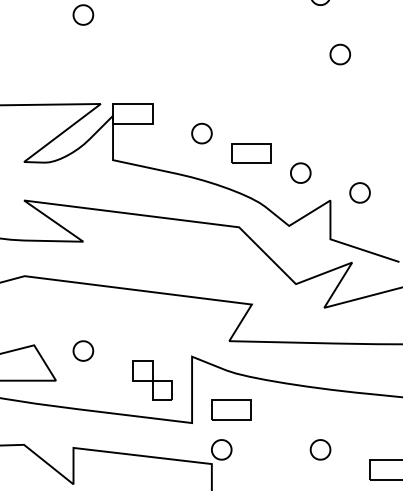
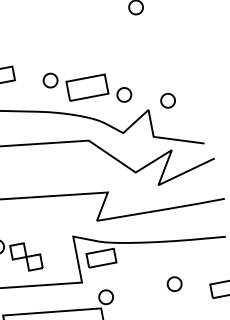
part: (251, 153) -> (87, 87), size x1.4
part: (152, 380) -> (26, 256), moved
part: (231, 409) -> (101, 257), moved

